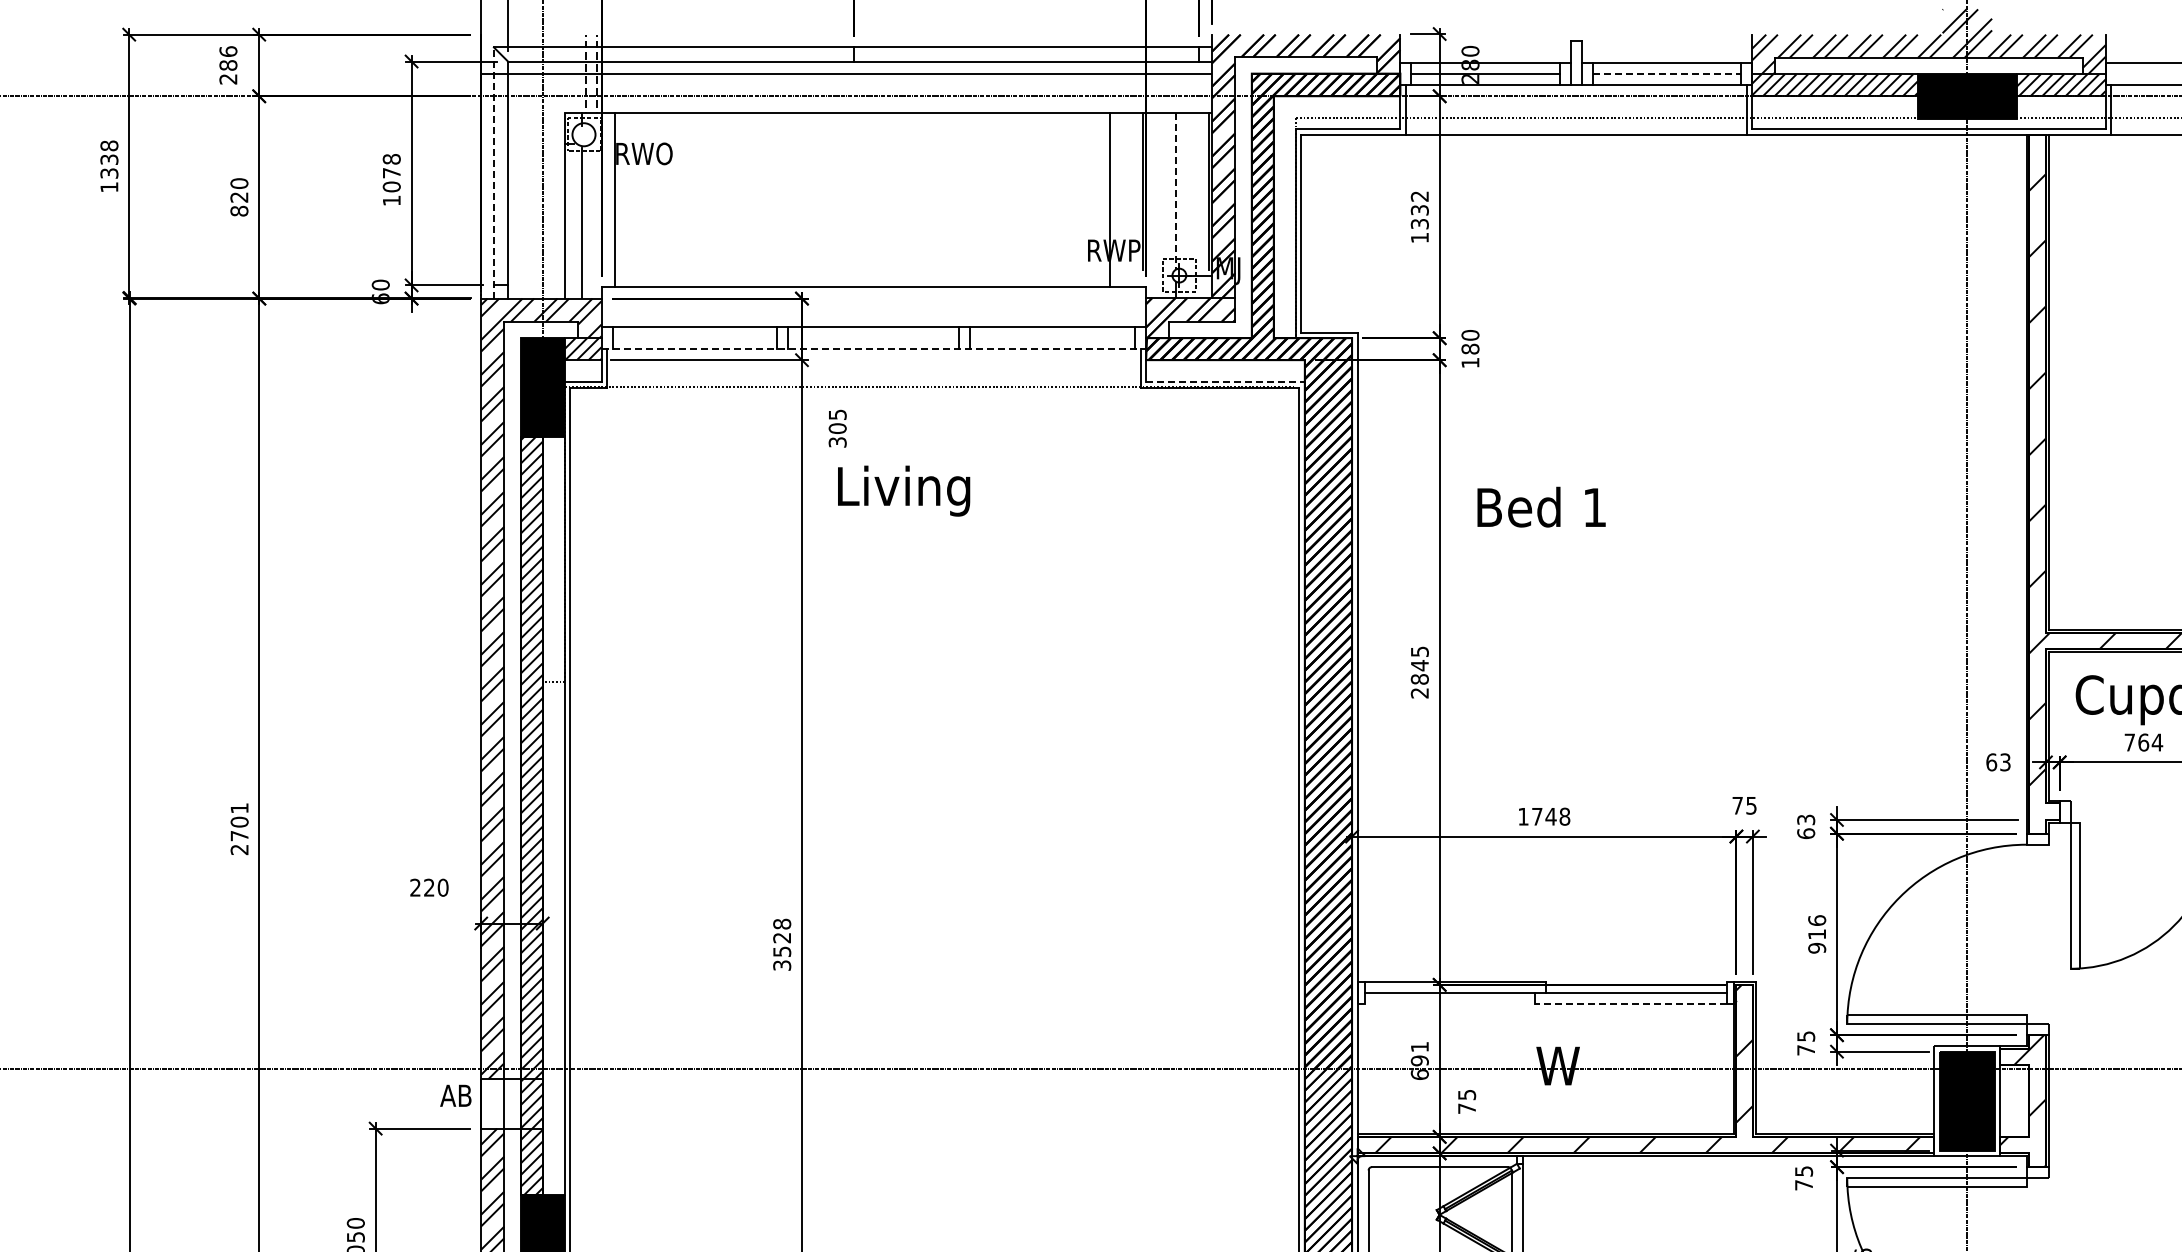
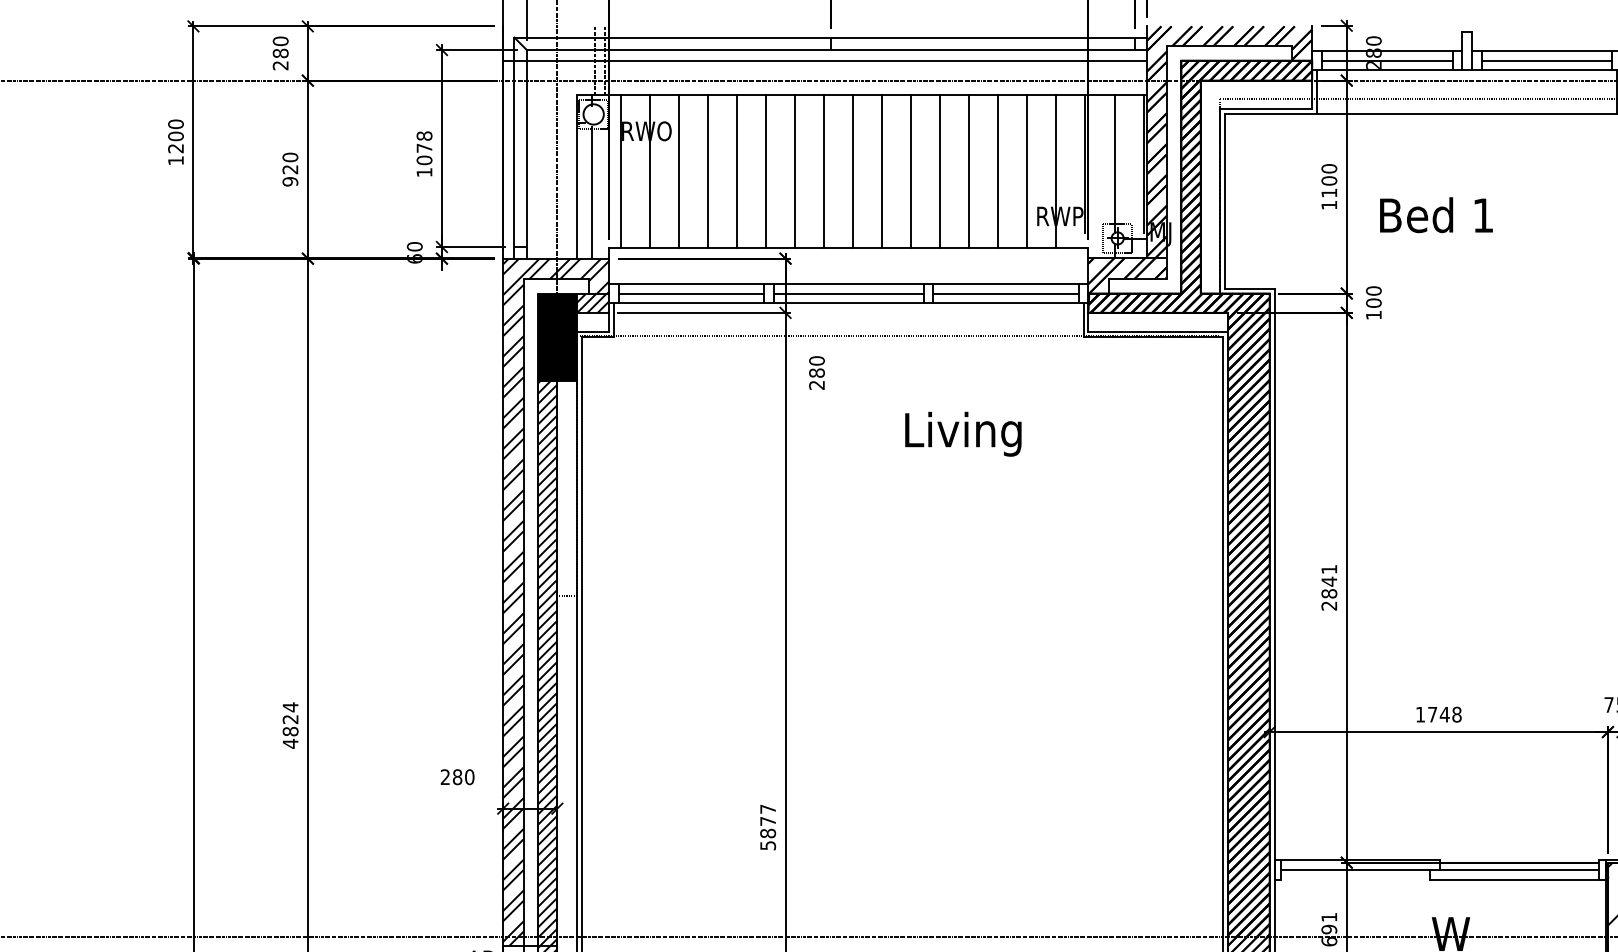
text: (228, 51) -> (280, 41), 286 -> 280
line: (1667, 73) -> (1547, 60), dashed -> solid
text: (109, 159) -> (176, 136), 1338 -> 1200
line: (493, 173) -> (514, 148), dashed -> solid
line: (1175, 191) -> (1114, 164), dashed -> solid
line: (647, 199) -> (649, 171), added
line: (680, 199) -> (678, 171), added
line: (713, 199) -> (707, 171), added
line: (746, 199) -> (736, 171), added
line: (779, 199) -> (765, 171), added
line: (812, 199) -> (794, 171), added
line: (845, 199) -> (823, 171), added
line: (878, 199) -> (852, 171), added
line: (911, 199) -> (881, 171), added
line: (944, 199) -> (910, 171), added
line: (977, 199) -> (940, 171), added
line: (1010, 199) -> (969, 171), added
line: (1043, 199) -> (998, 171), added
line: (1076, 199) -> (1027, 171), added
text: (239, 210) -> (290, 181), 820 -> 920
text: (1419, 210) -> (1329, 181), 1332 -> 1100
line: (694, 338) -> (690, 293), added
line: (873, 338) -> (848, 293), added
line: (1052, 338) -> (1006, 293), added
text: (1470, 348) -> (1373, 302), 180 -> 100
line: (874, 349) -> (849, 303), dashed -> solid
line: (1226, 382) -> (1159, 332), dashed -> solid
text: (837, 428) -> (816, 372), 305 -> 280
text: (904, 490) -> (963, 433), moved
text: (1541, 506) -> (1436, 214), moved
text: (1419, 651) -> (1329, 569), 2845 -> 2841
text: (239, 828) -> (290, 725), 2701 -> 4824
text: (429, 887) -> (457, 776), 220 -> 280
text: (782, 944) -> (768, 827), 3528 -> 5877
line: (1630, 1004) -> (1514, 879), dashed -> solid

